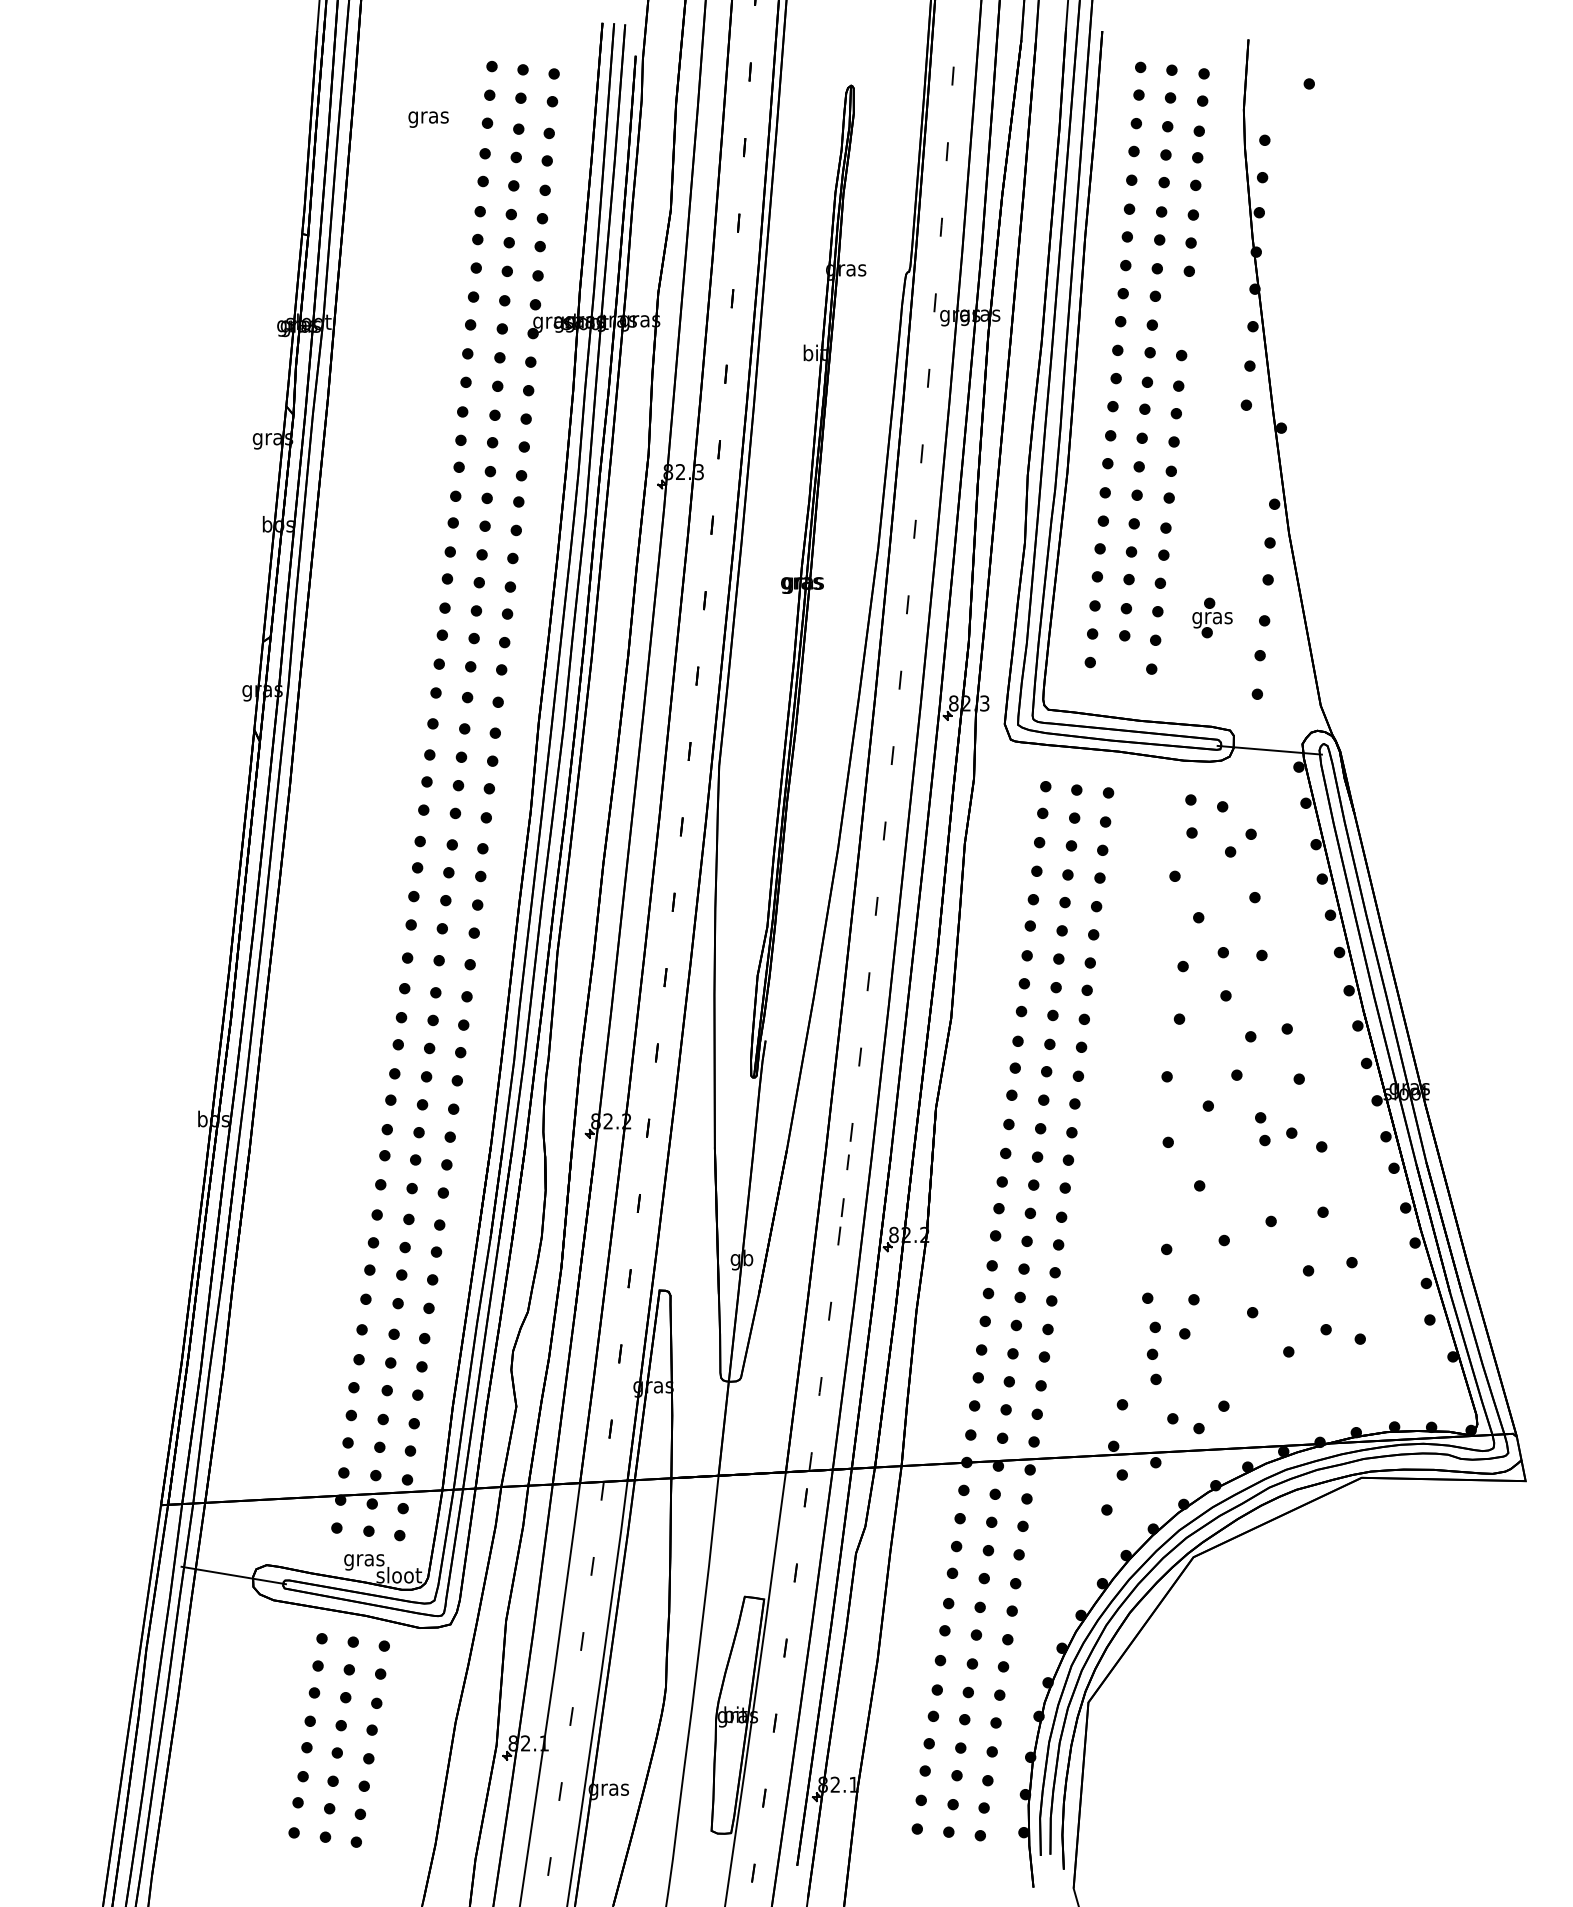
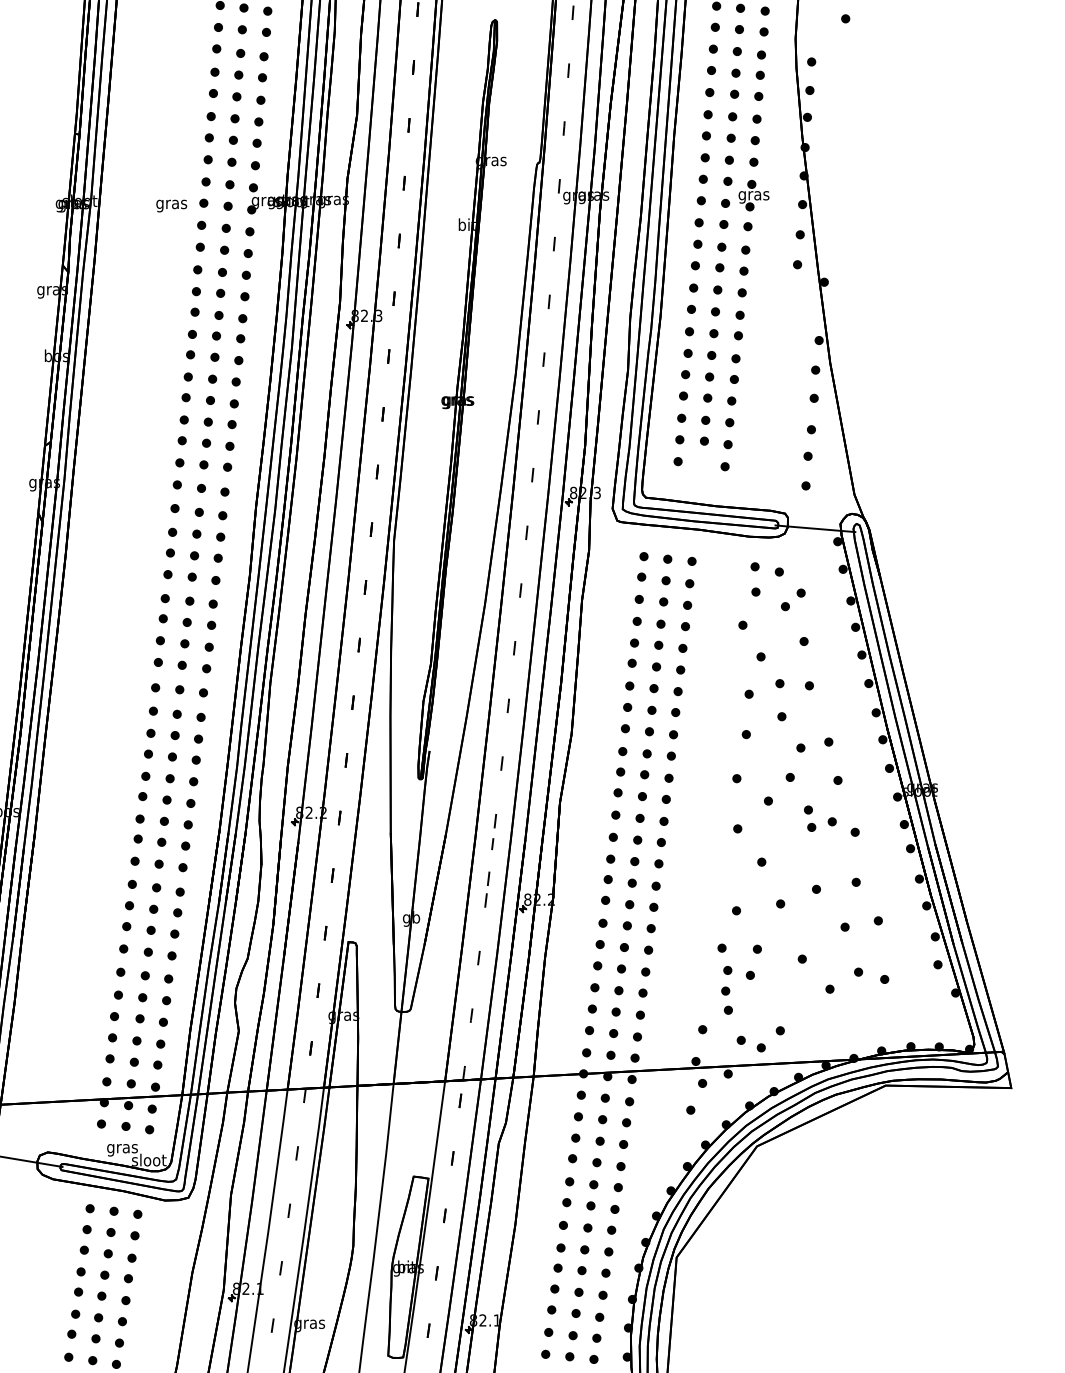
text: (428, 119) -> (171, 205), moved
part: (1212, 617) -> (754, 195), moved

